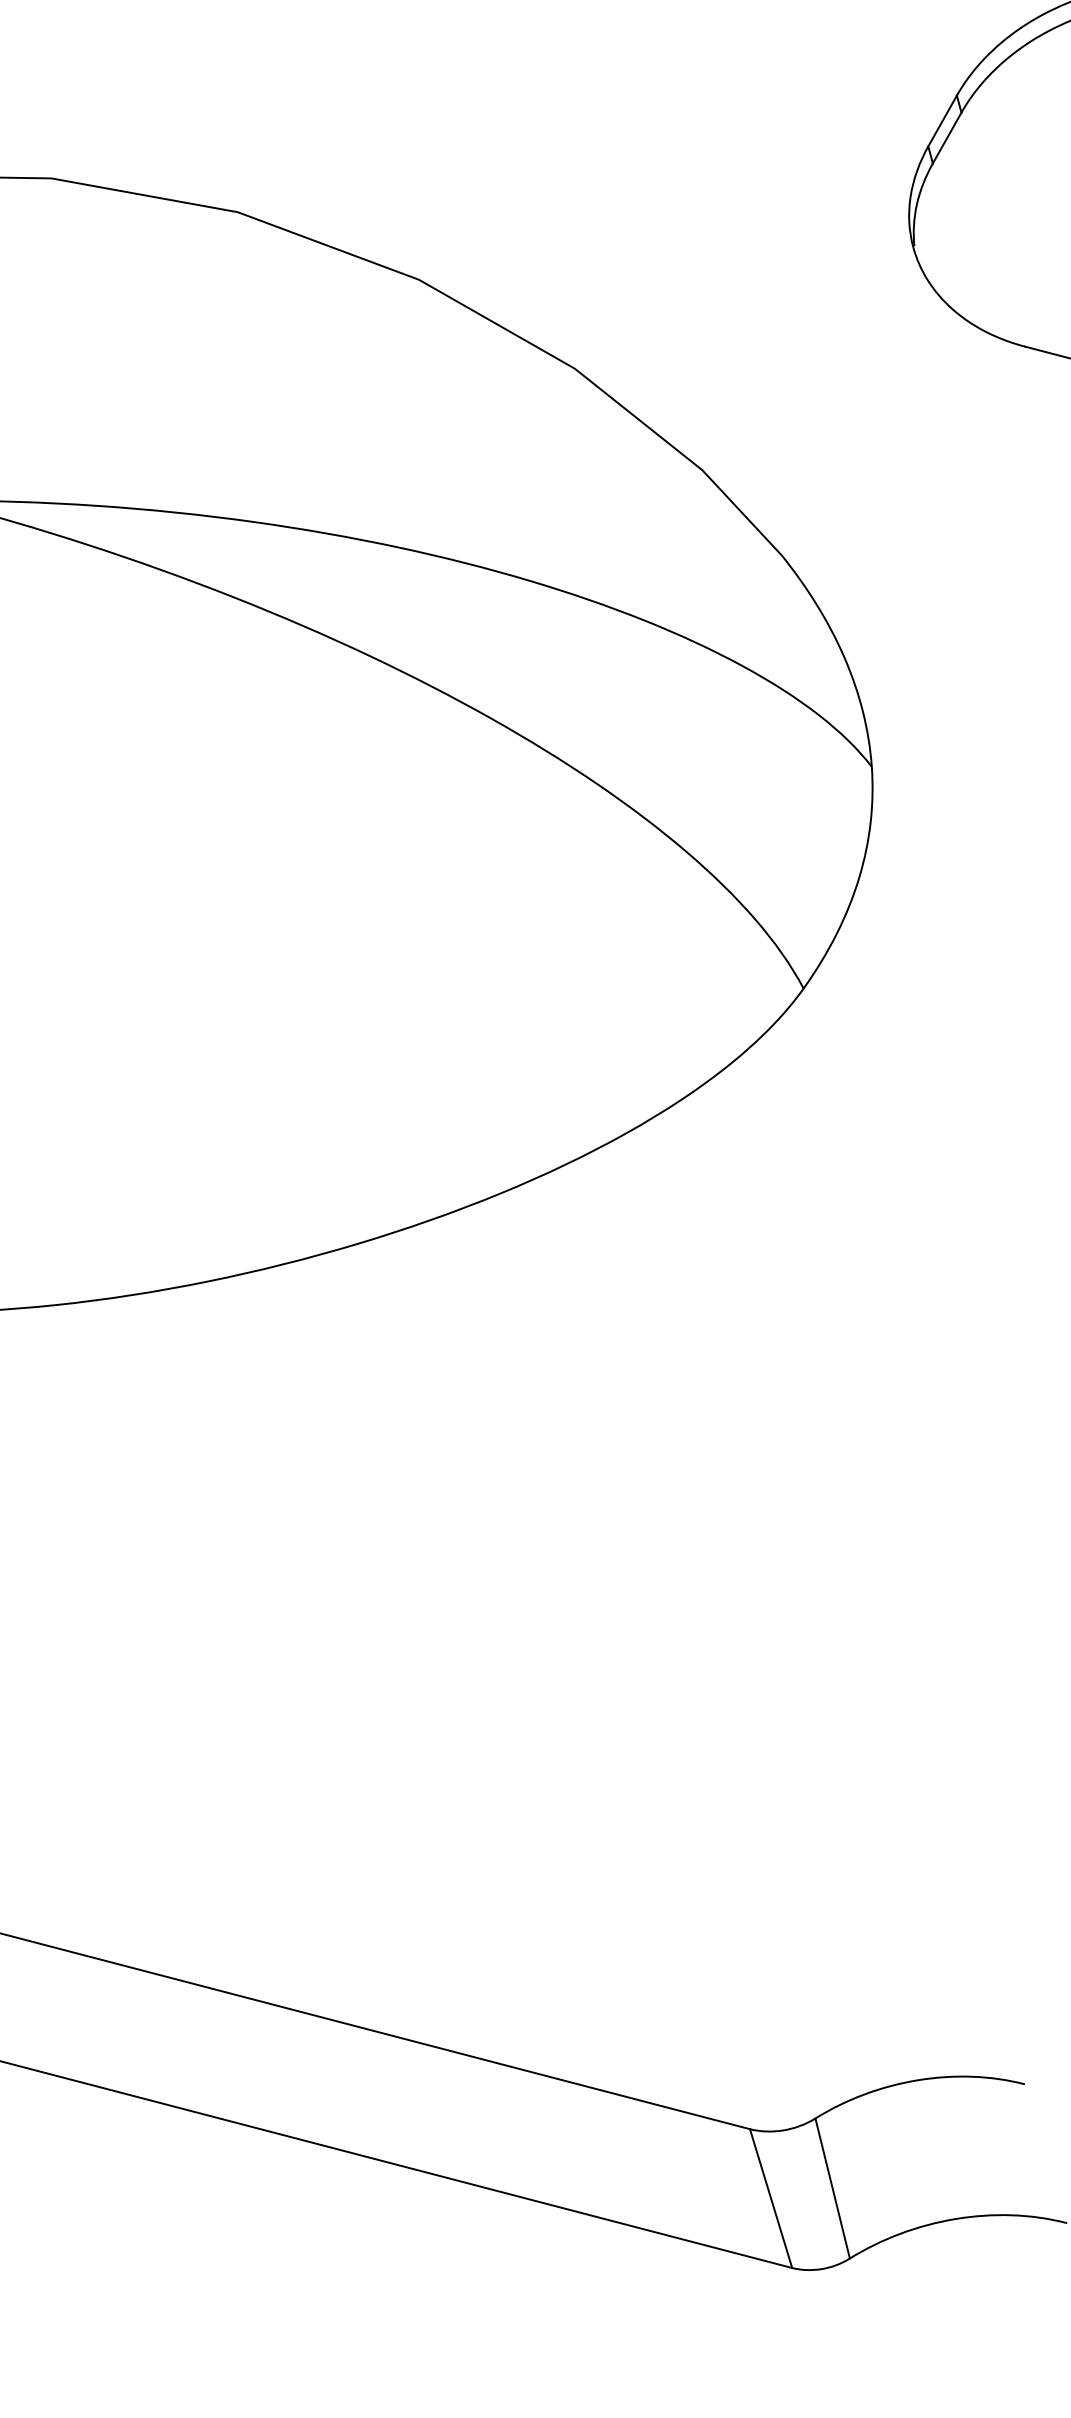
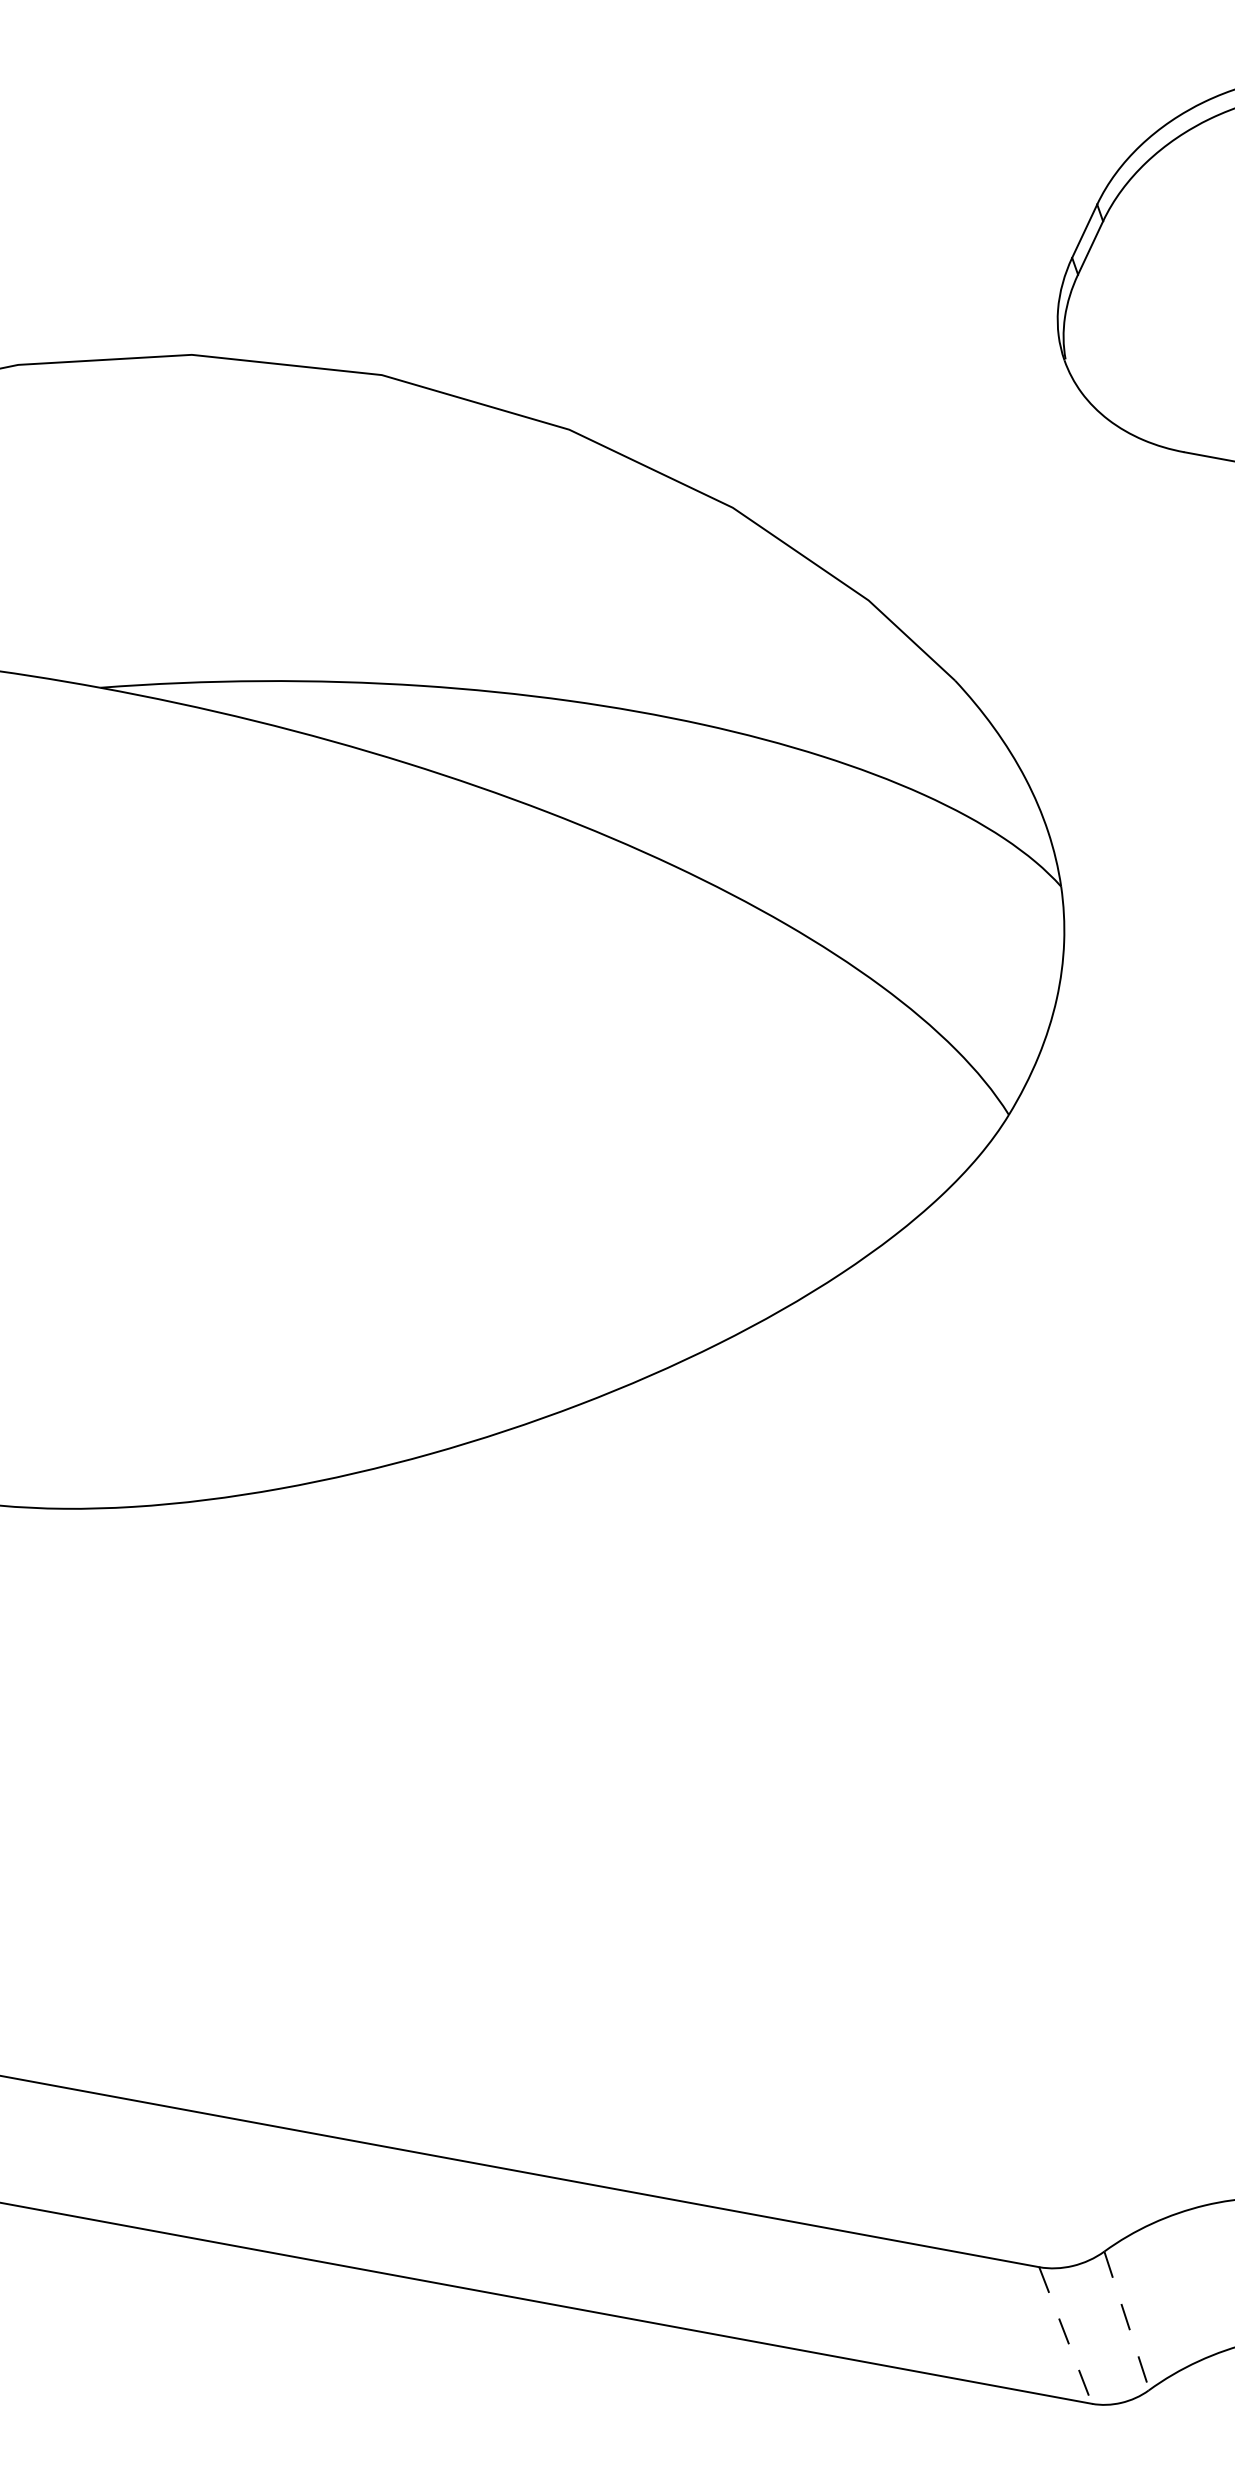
line: (832, 2188) -> (1126, 2320), solid -> dashed
line: (770, 2198) -> (1065, 2335), solid -> dashed

